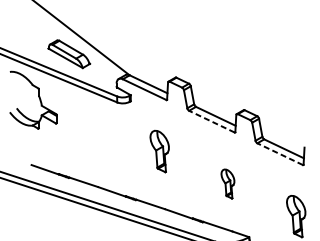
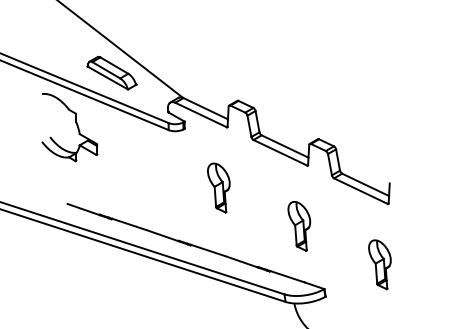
line: (211, 121) -> (280, 152), dashed -> solid
line: (280, 154) -> (361, 191), dashed -> solid
part: (228, 184) -> (299, 226), size x1.43

